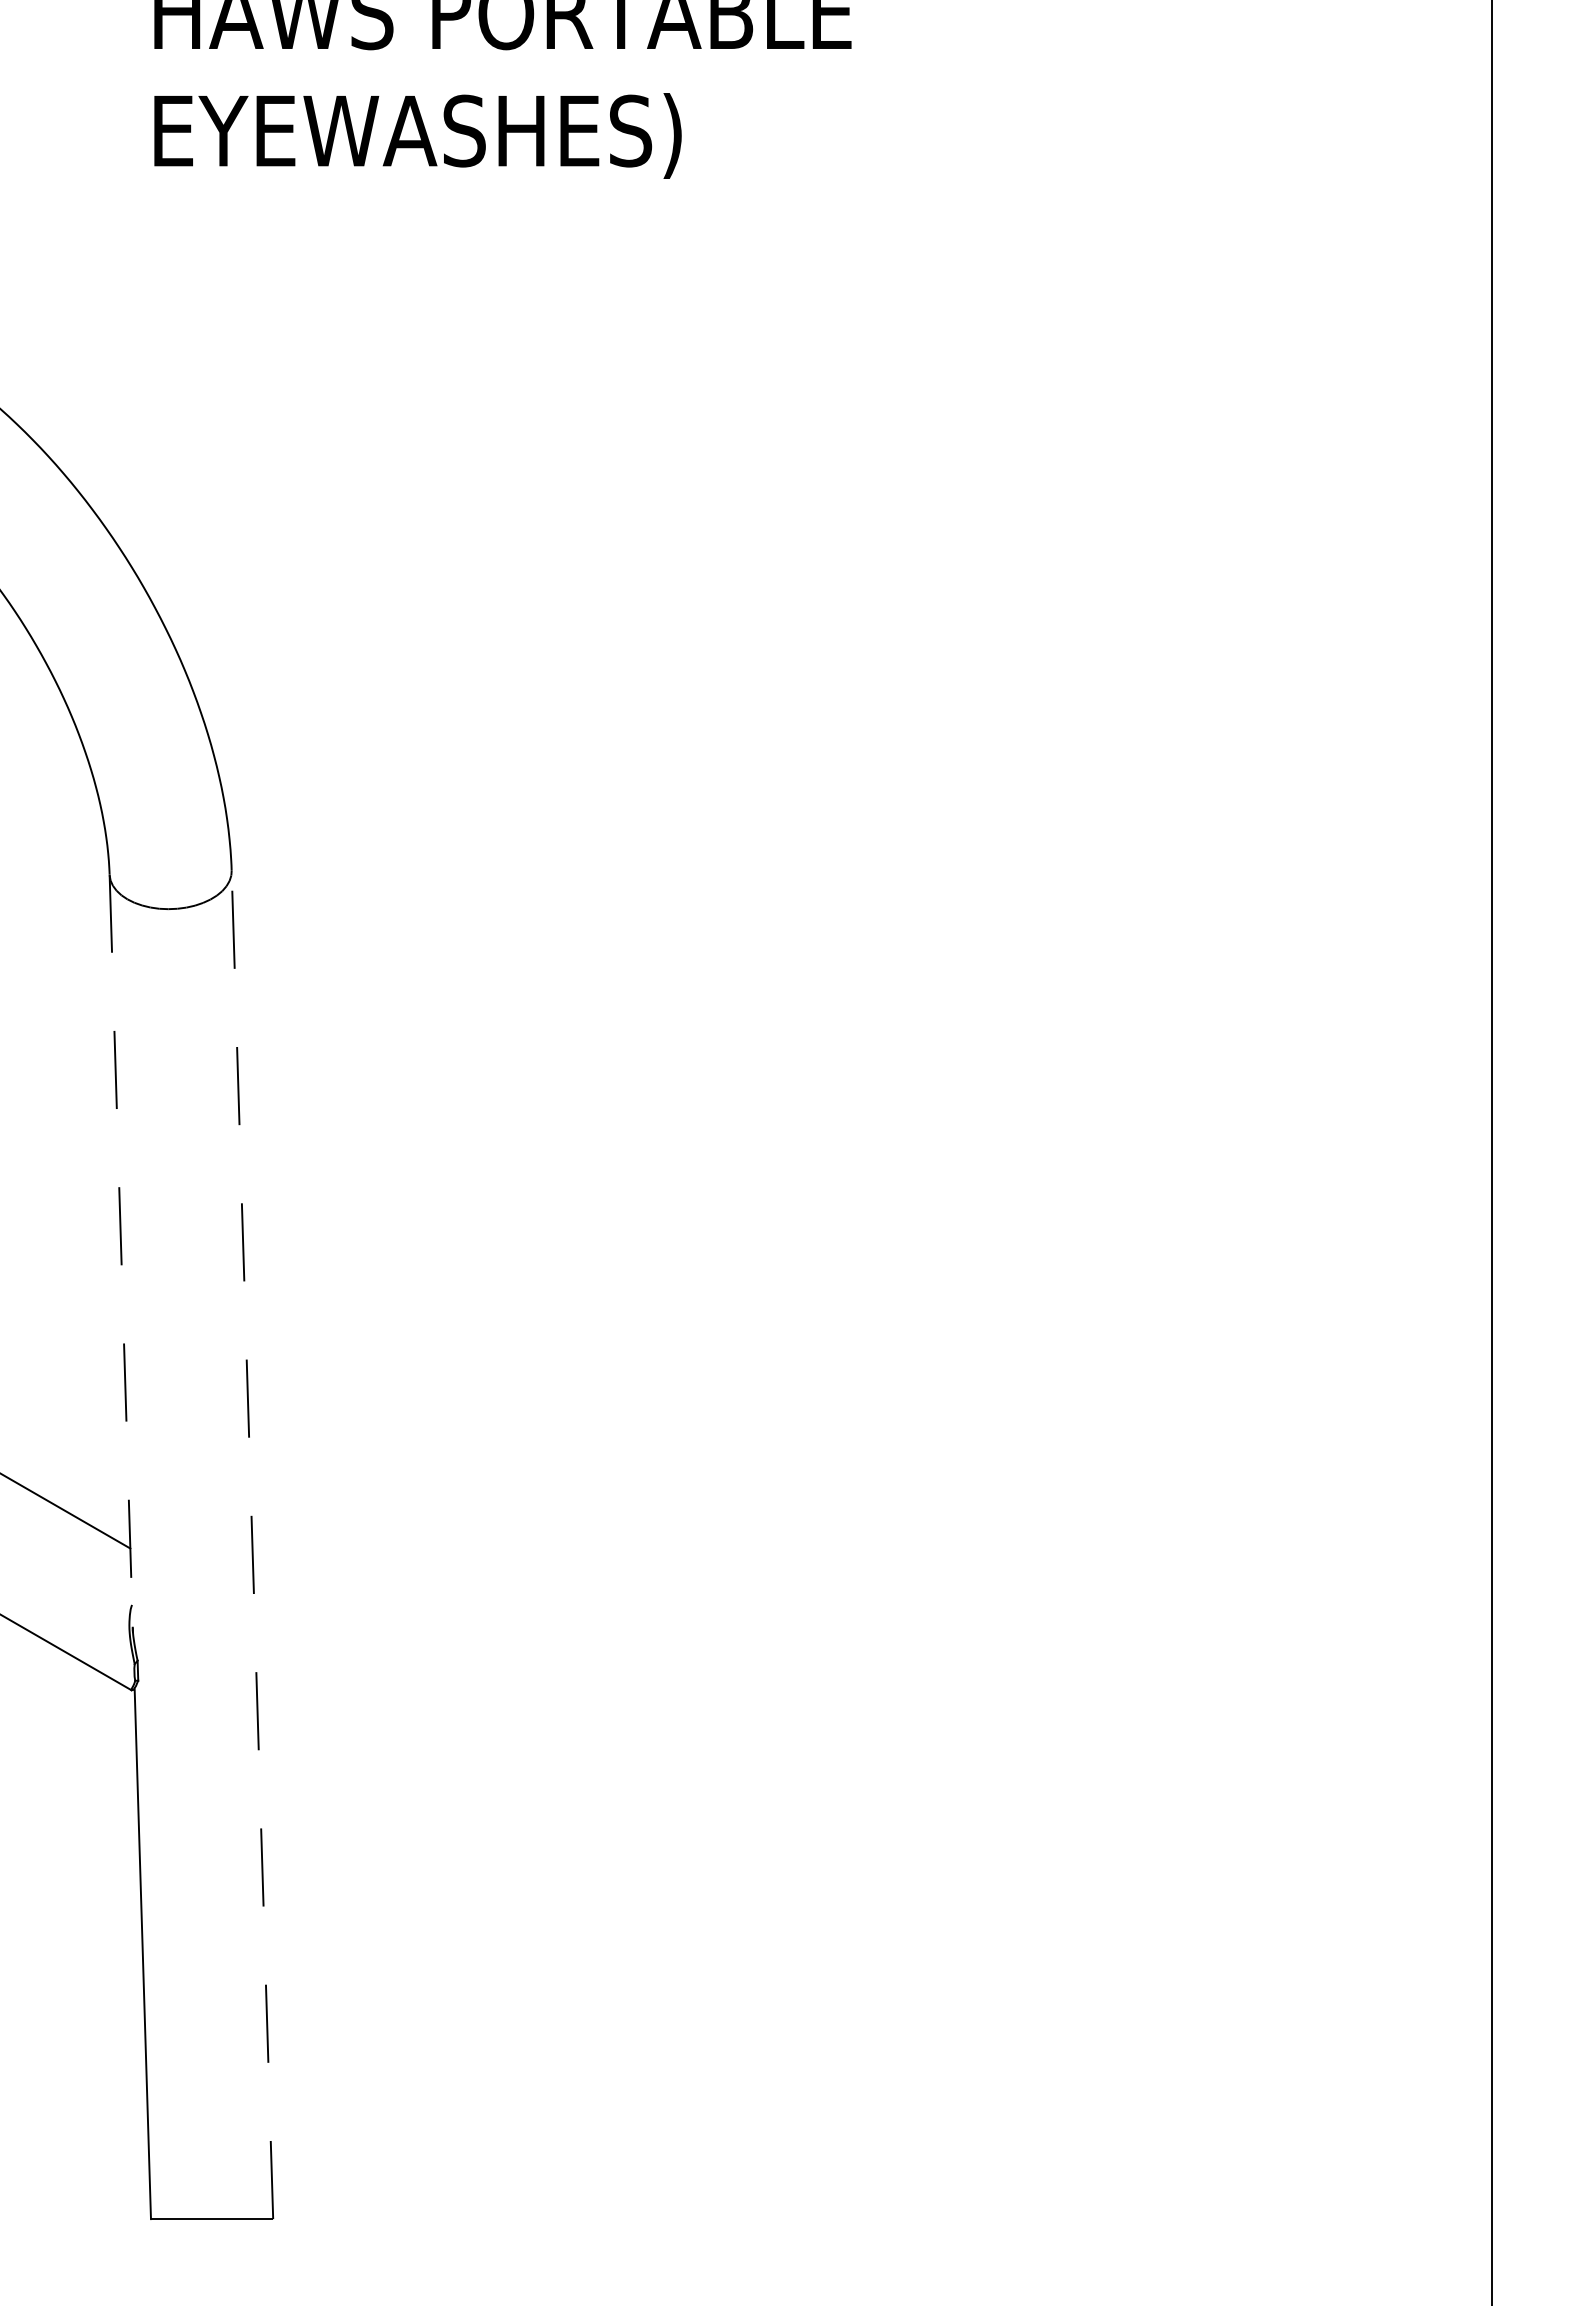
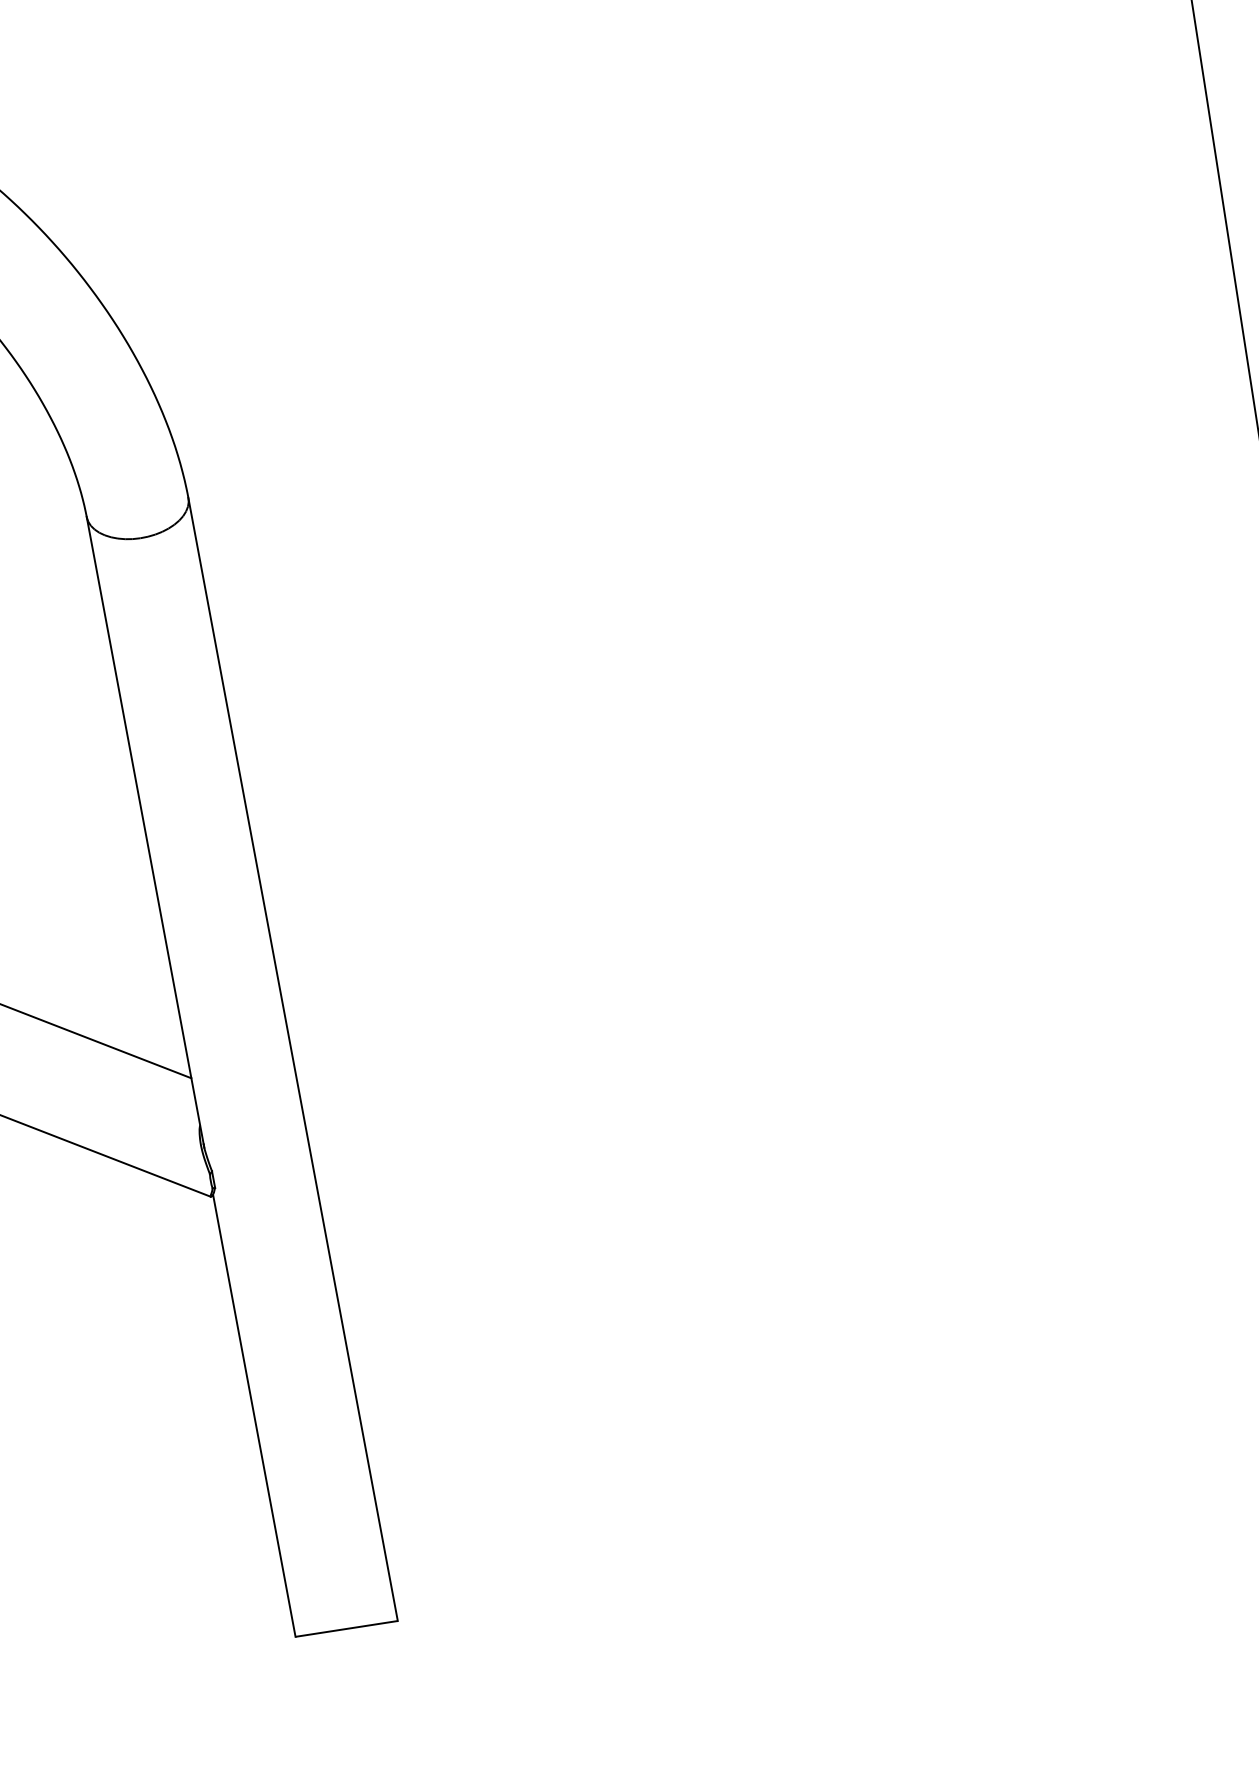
line: (121, 1251) -> (145, 830), dashed -> solid
line: (252, 1544) -> (293, 1059), dashed -> solid

